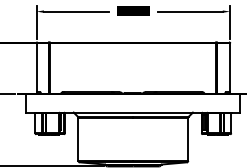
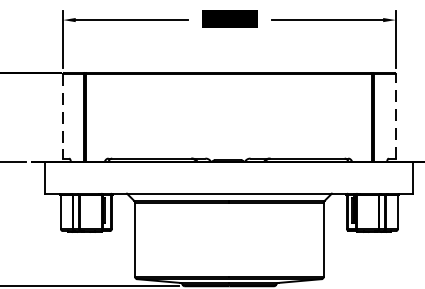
line: (36, 67) -> (62, 116), solid -> dashed
line: (230, 67) -> (396, 116), solid -> dashed

